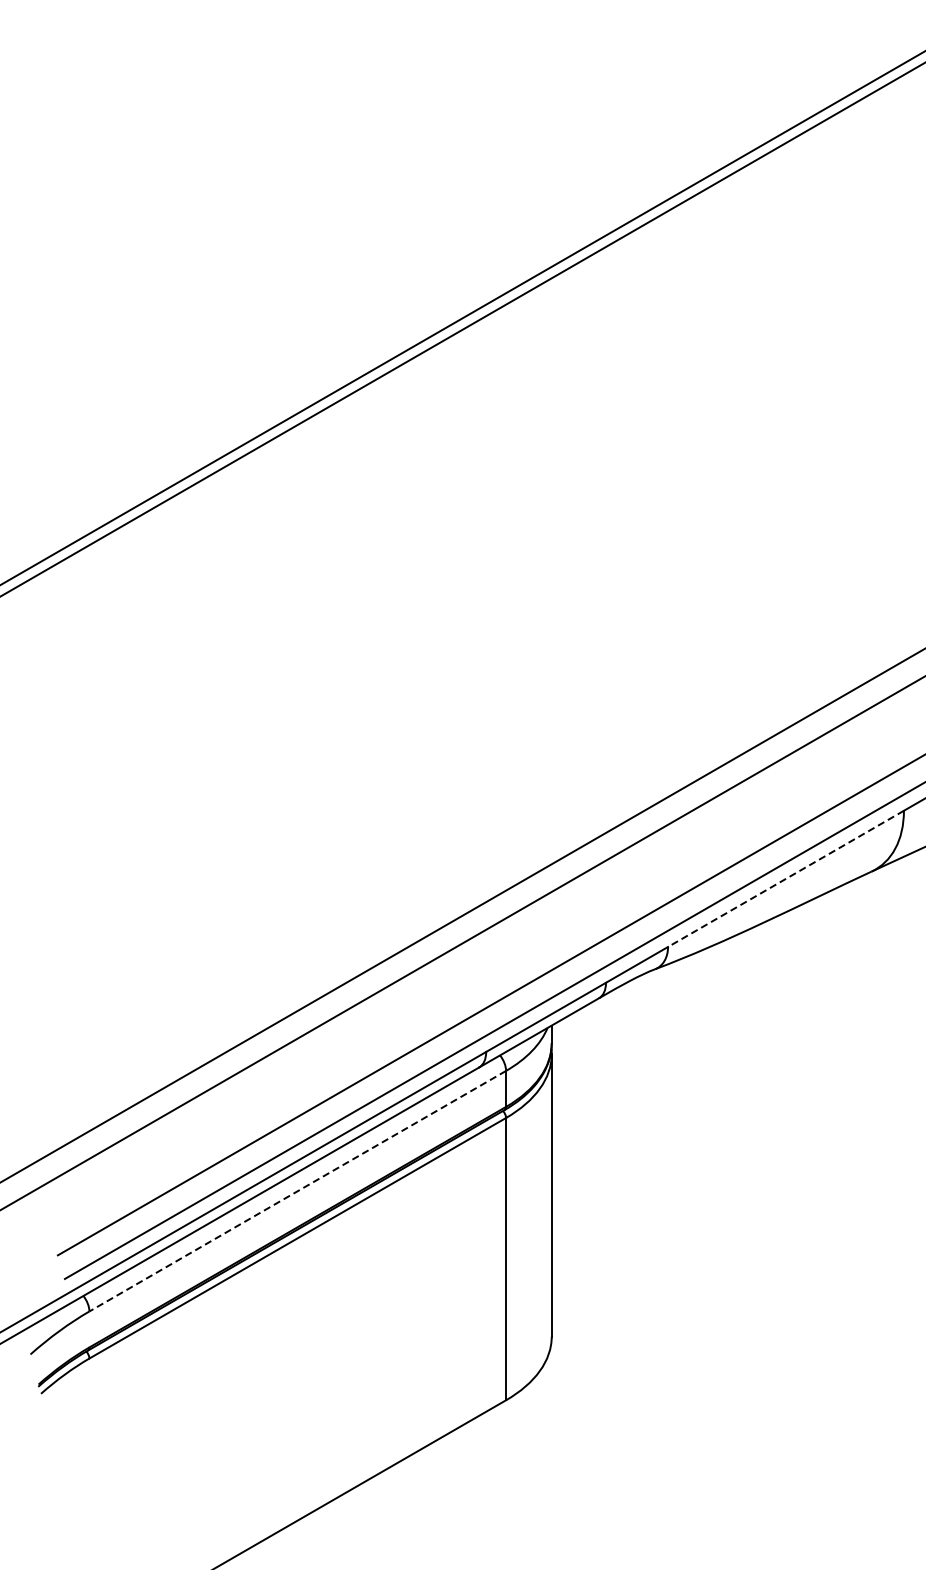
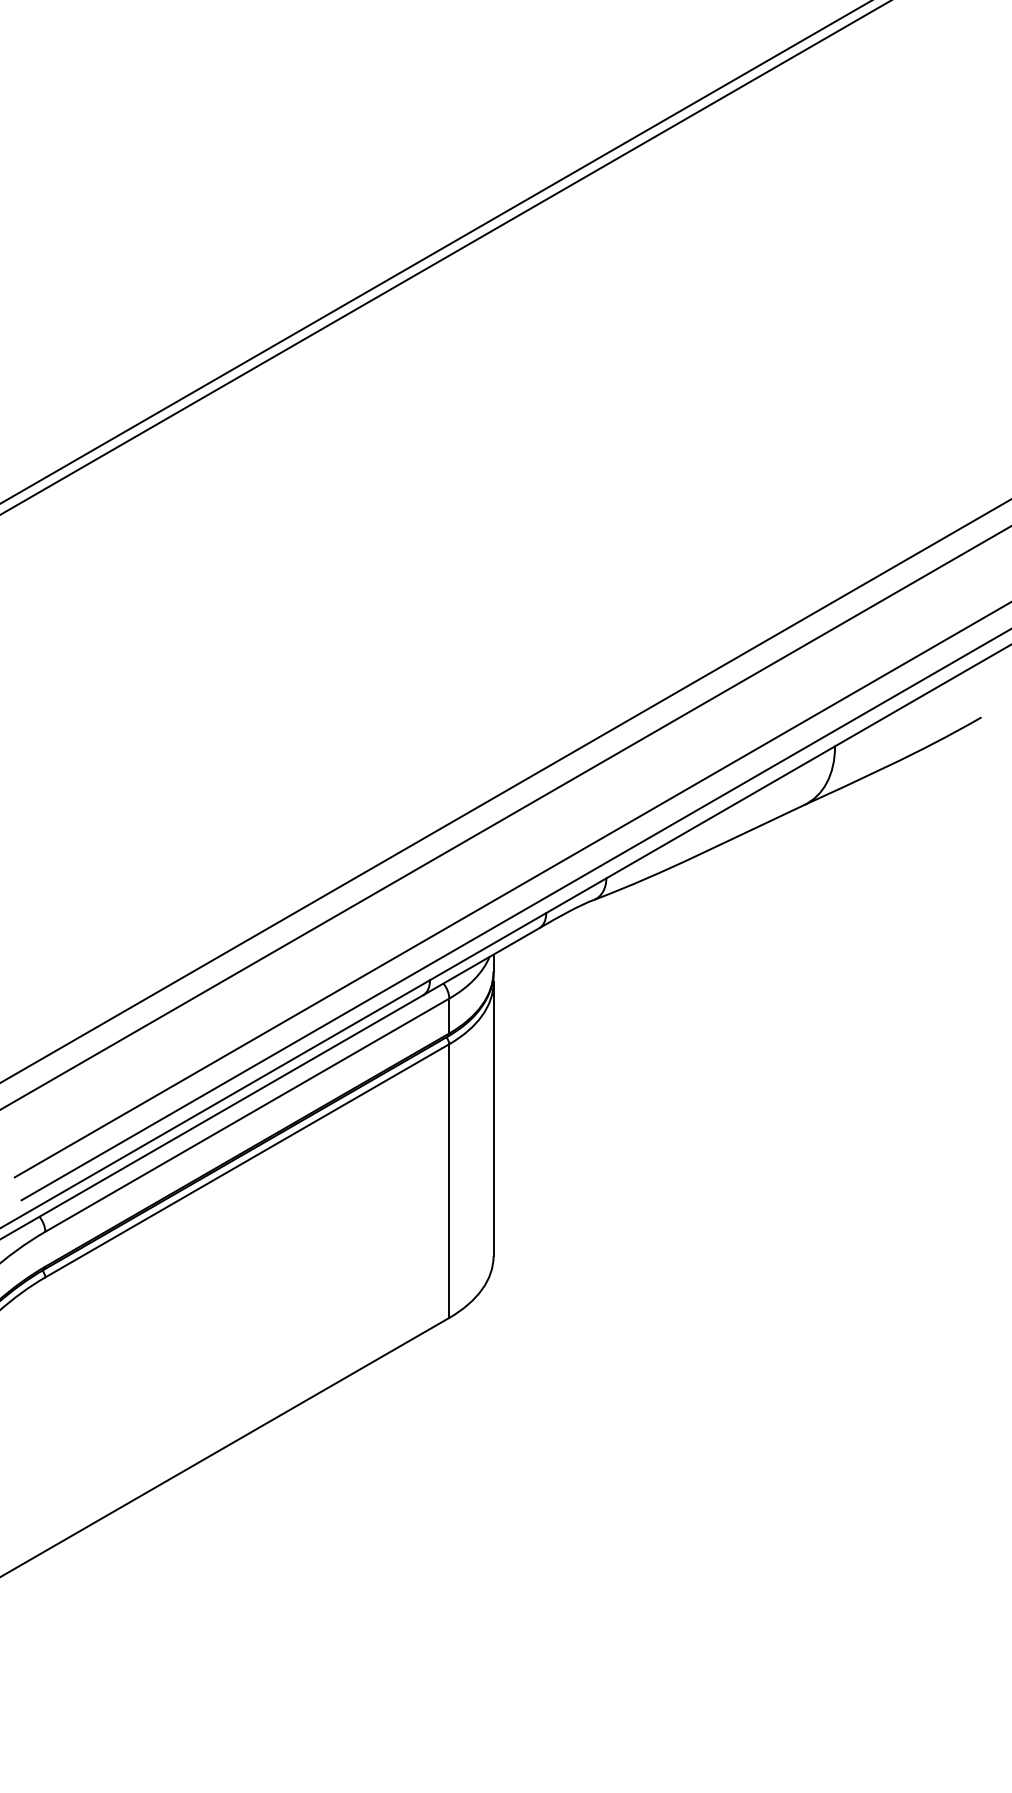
line: (785, 879) -> (720, 812), dashed -> solid
line: (296, 1191) -> (246, 1115), dashed -> solid

